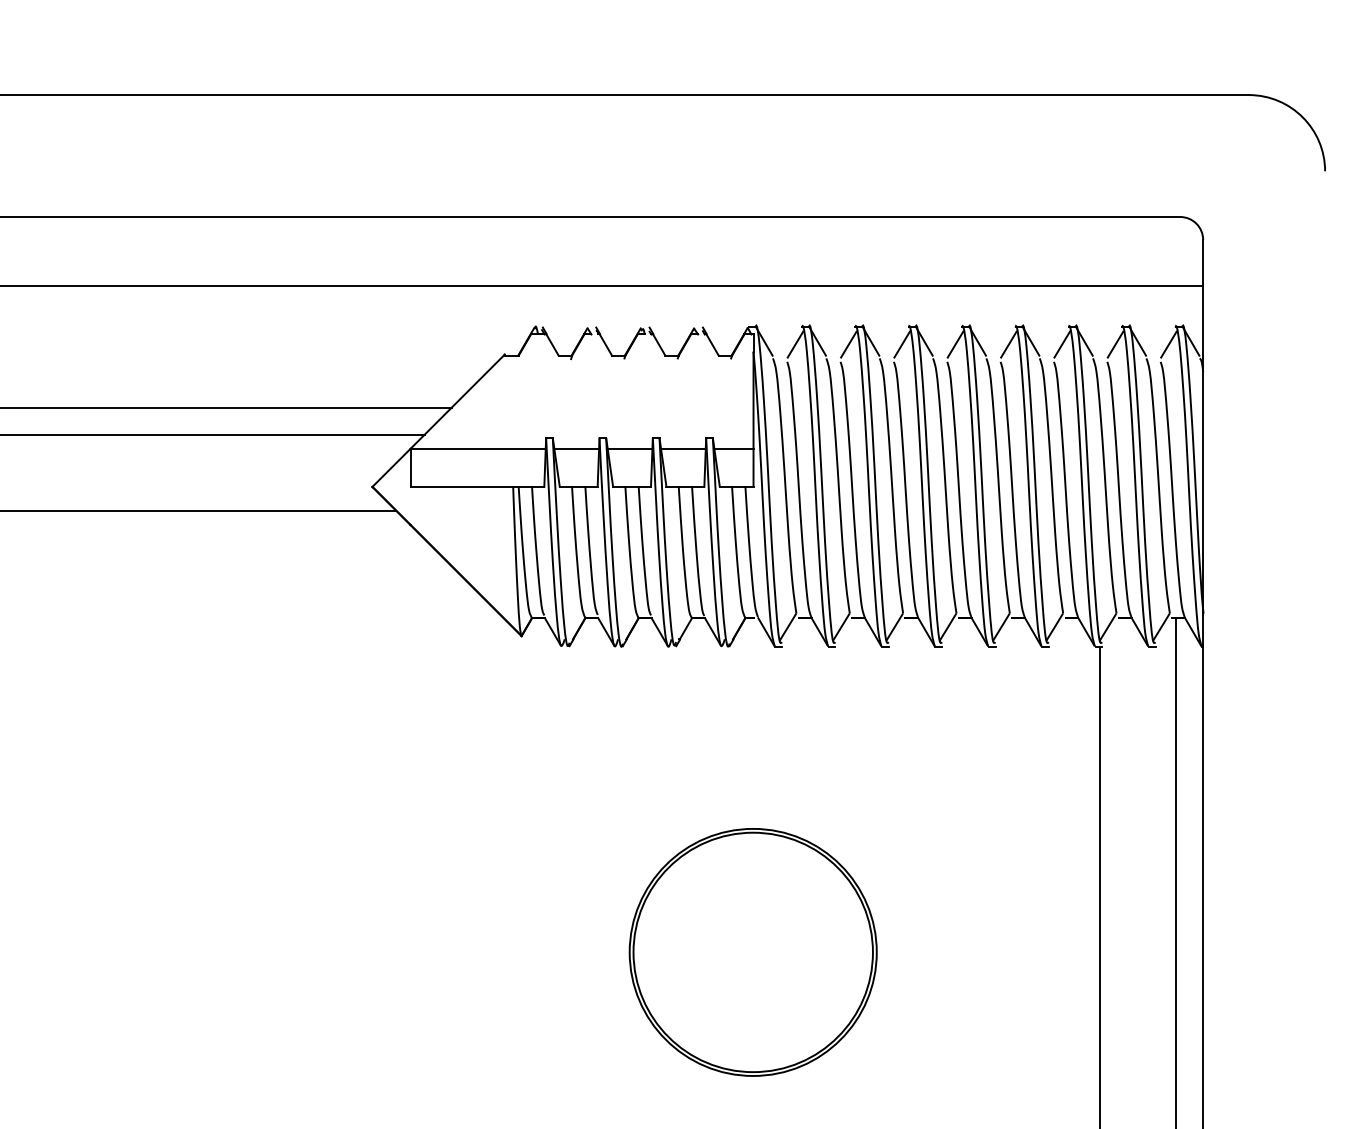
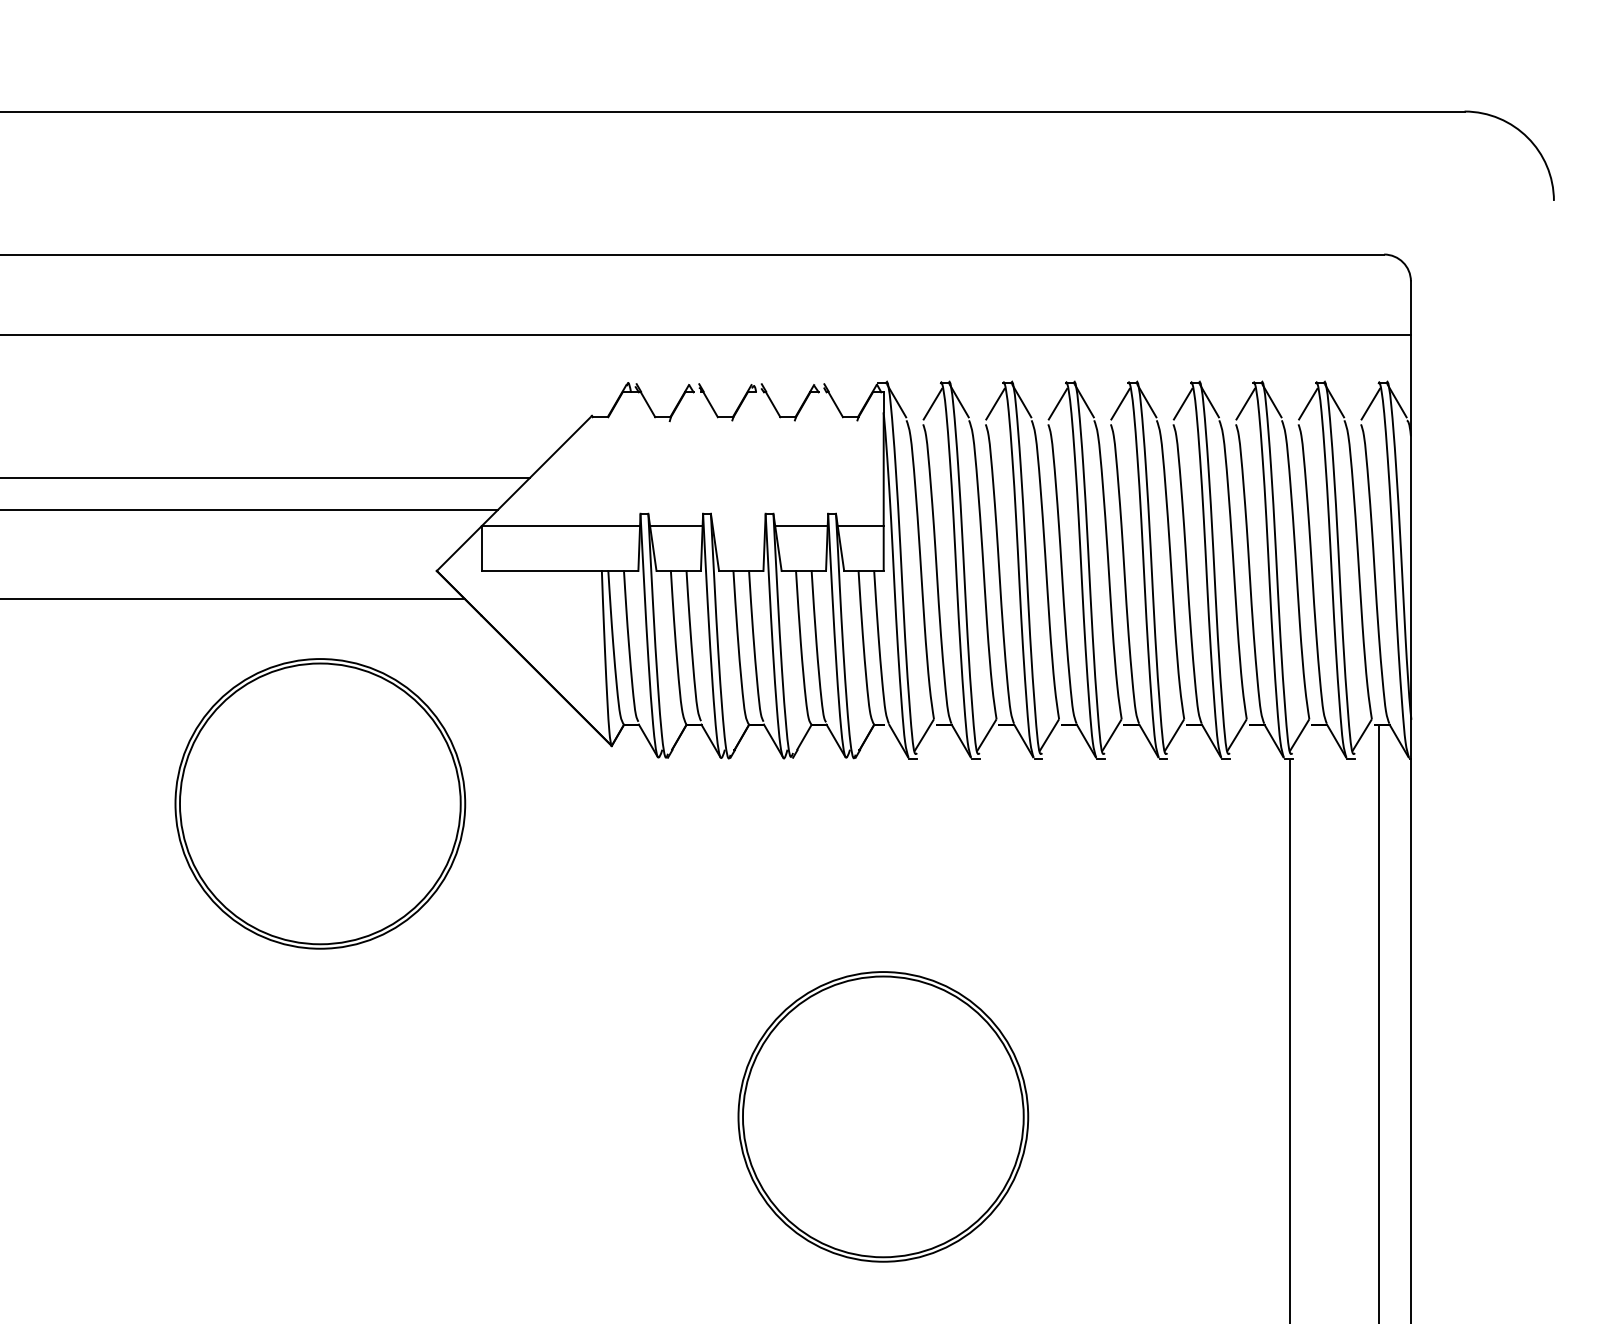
line: (629, 448) -> (738, 526), removed
part: (273, 685) -> (320, 803), added

